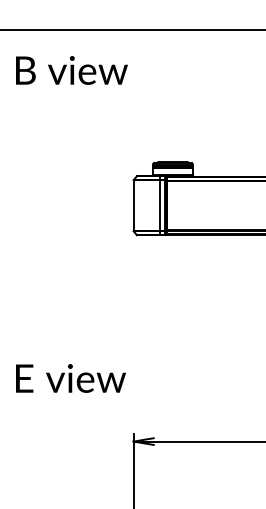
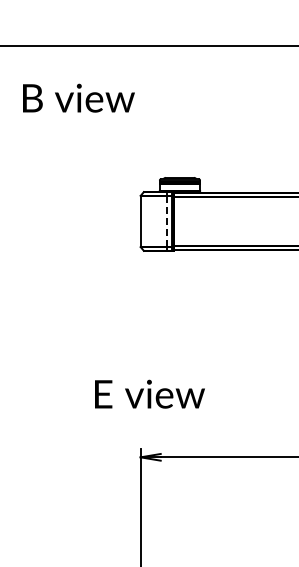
text: (71, 69) -> (78, 97), moved
line: (160, 204) -> (167, 220), solid -> dashed
text: (70, 377) -> (149, 393), moved

